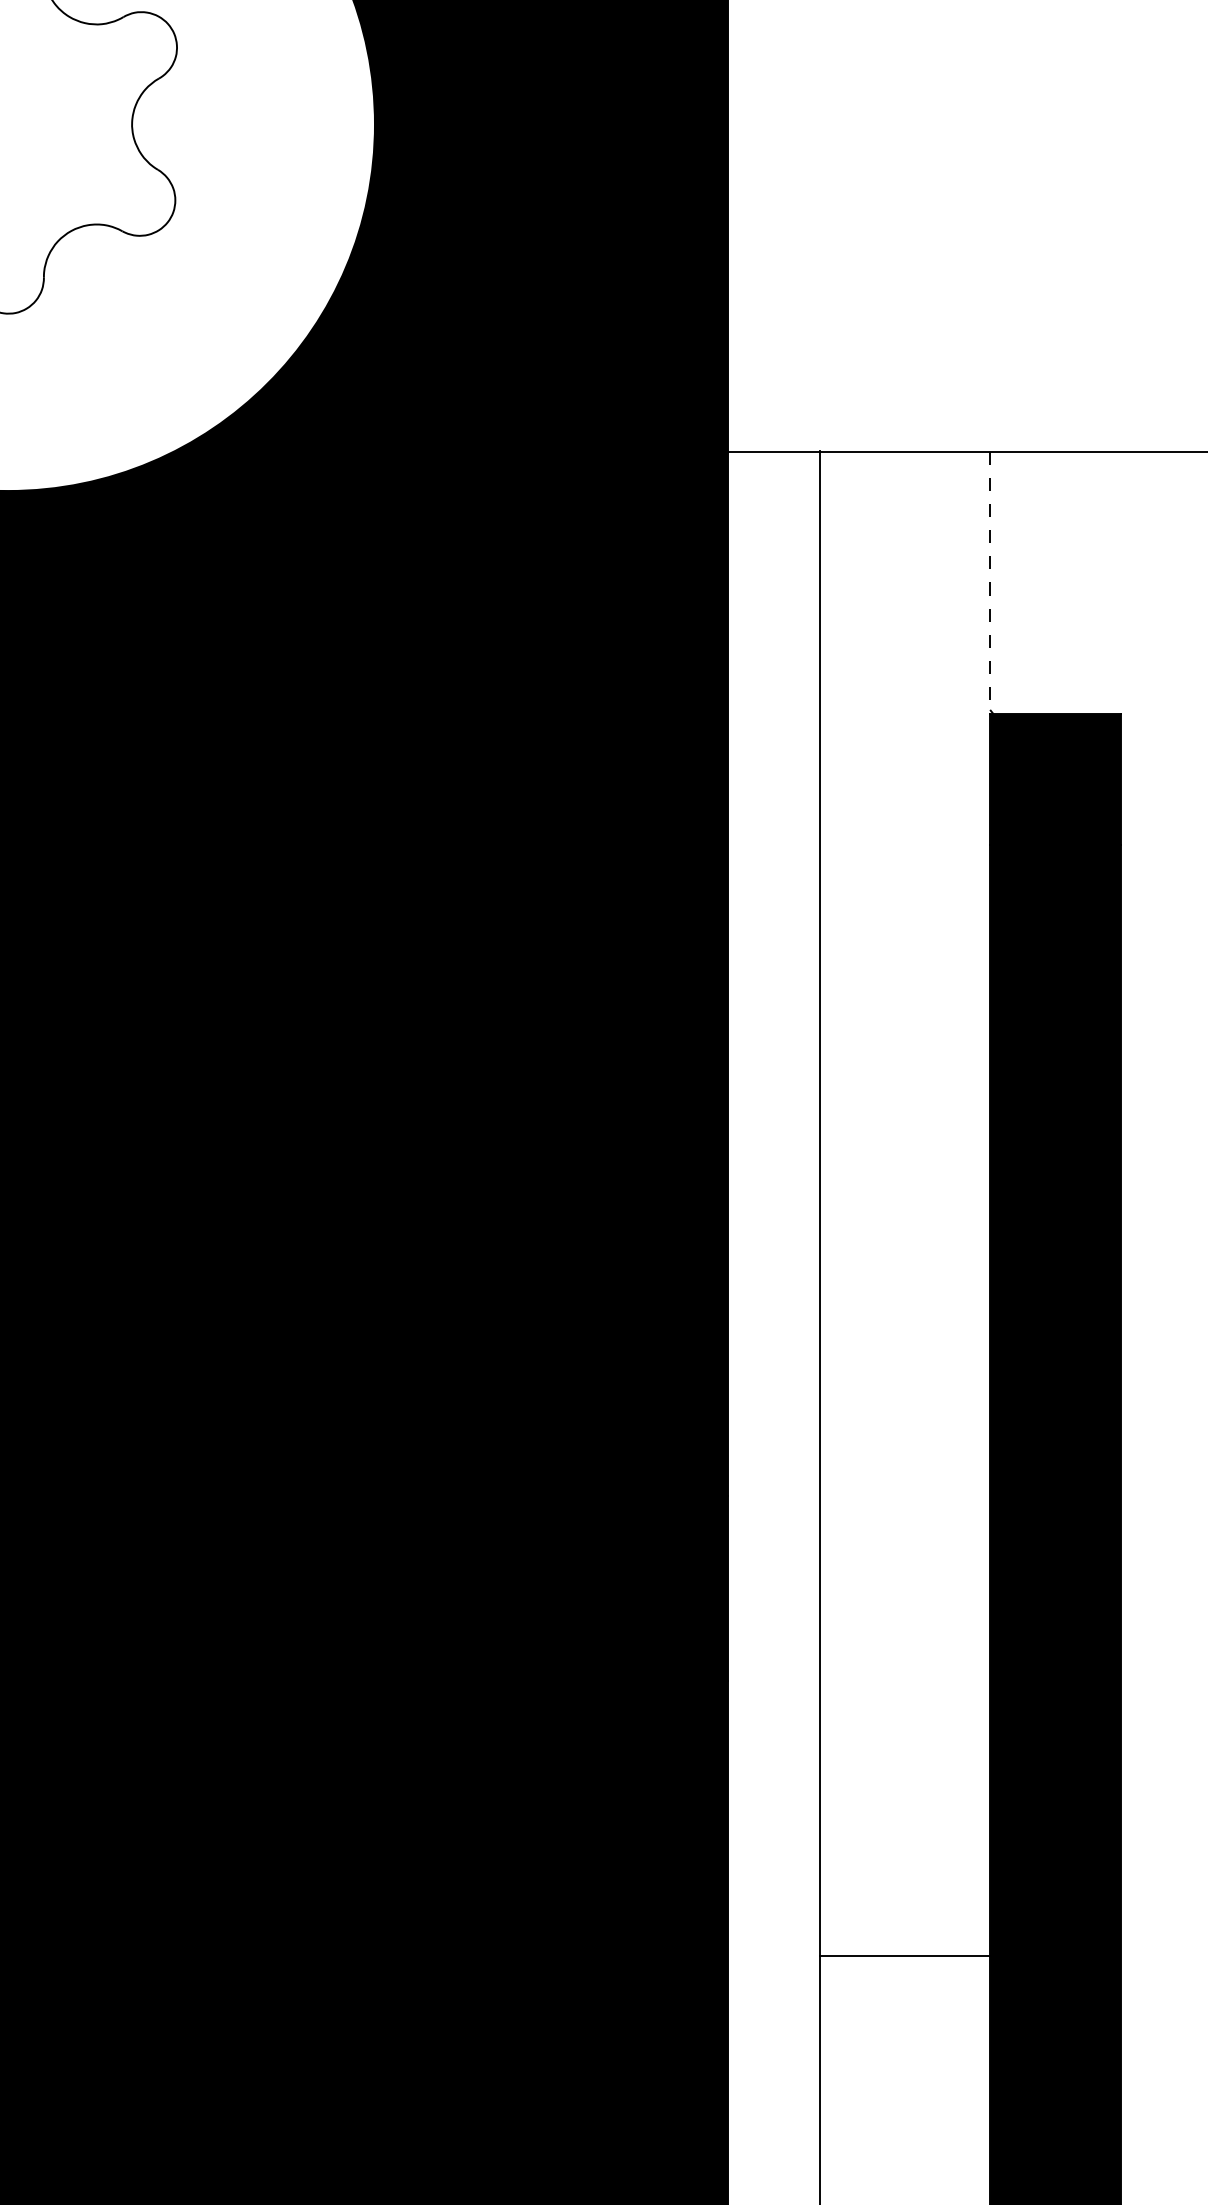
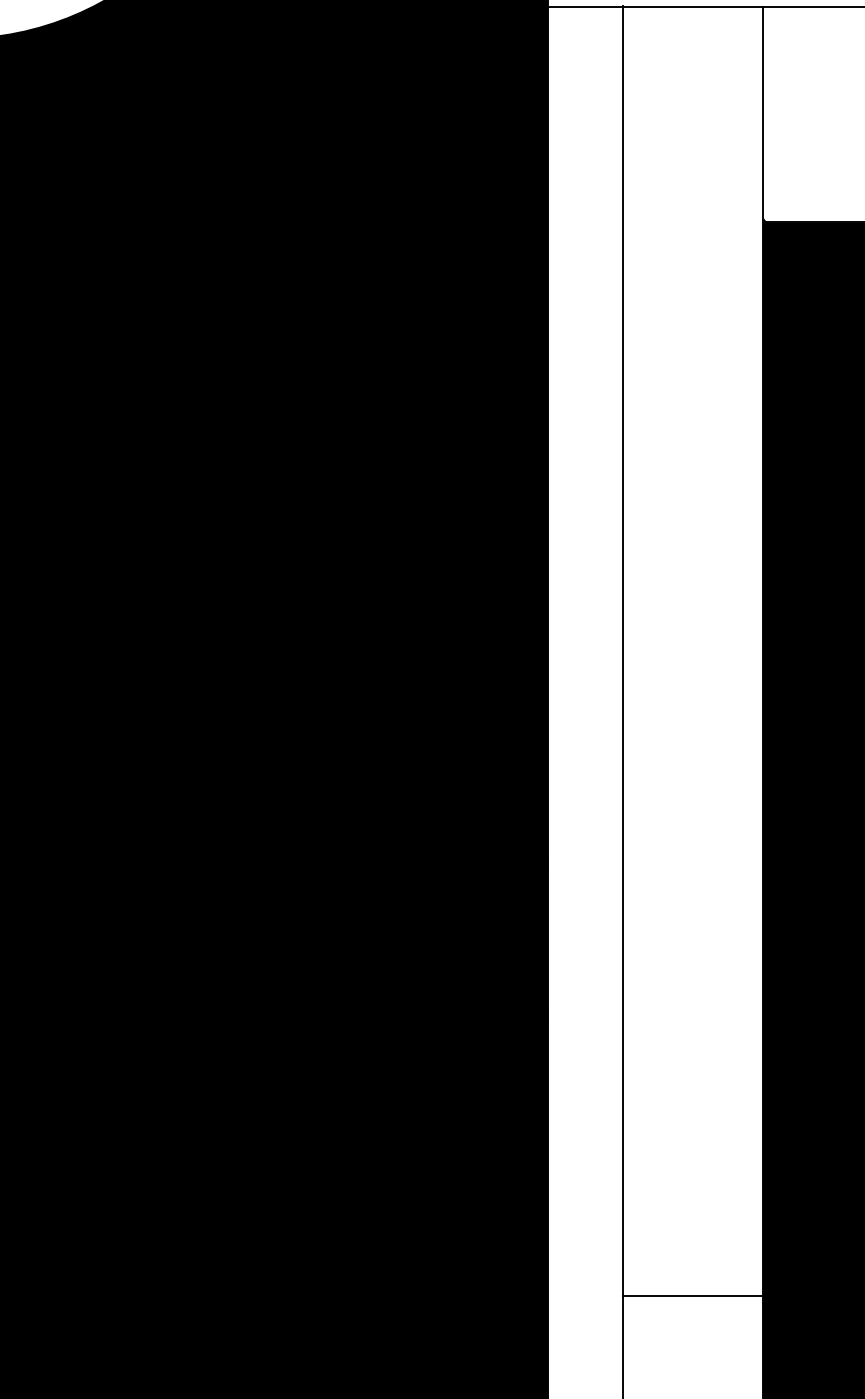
line: (990, 583) -> (763, 115), dashed -> solid
line: (904, 1955) -> (692, 1296), moved

